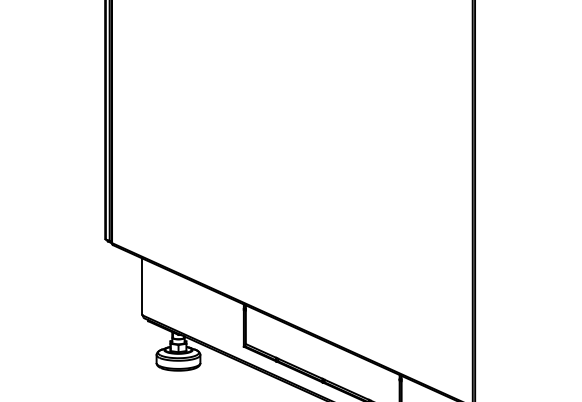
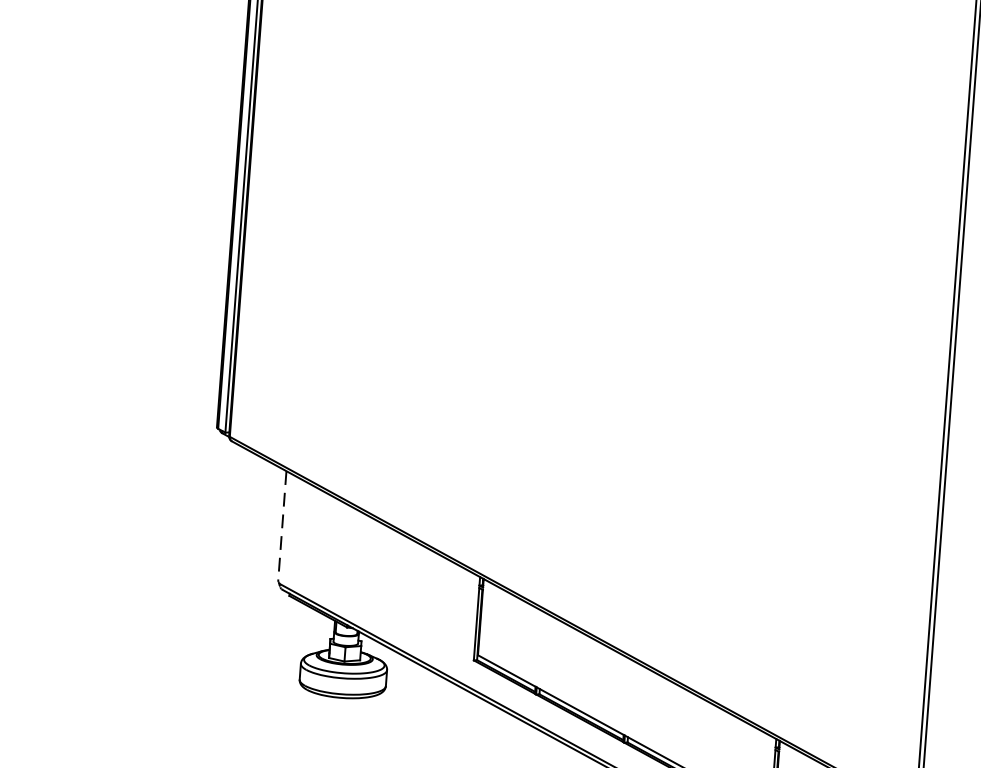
line: (142, 286) -> (283, 526), solid -> dashed

